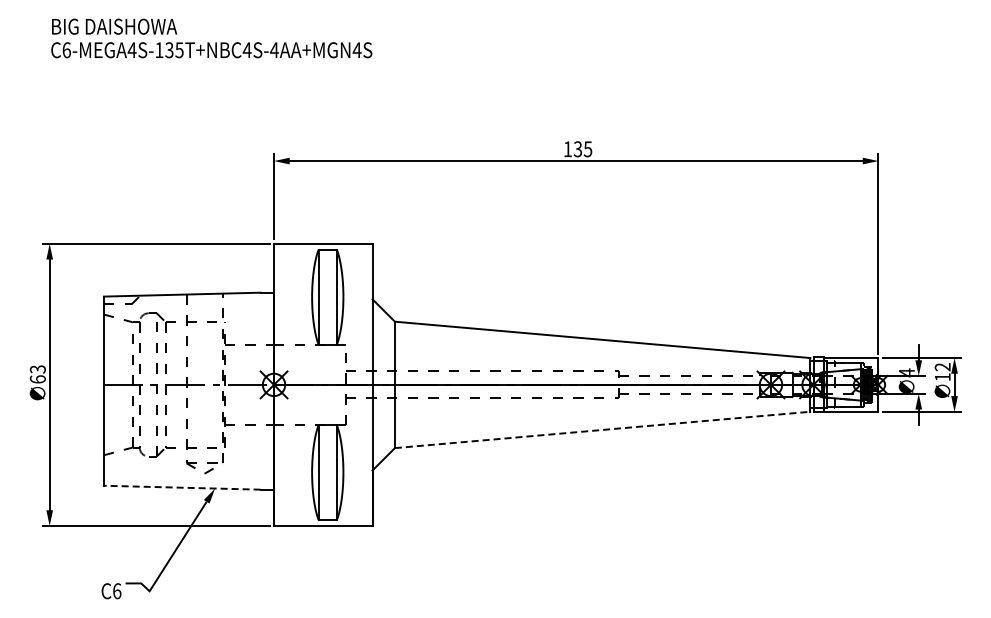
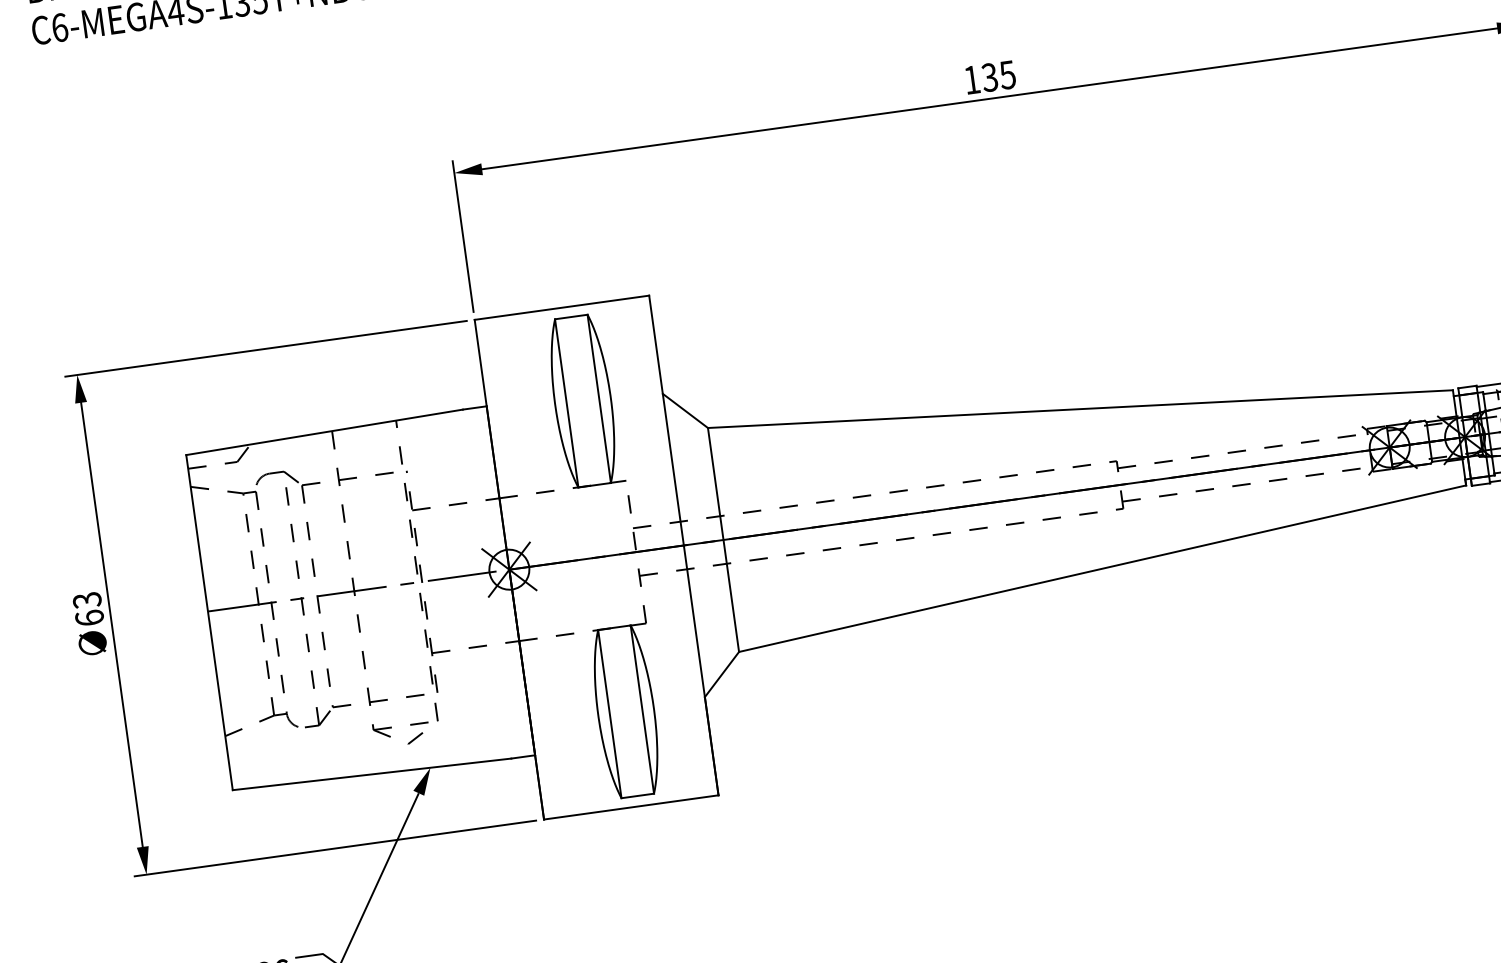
line: (602, 429) -> (1102, 567), dashed -> solid
line: (181, 487) -> (370, 774), dashed -> solid

